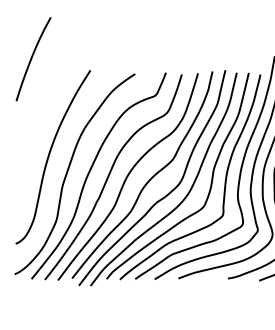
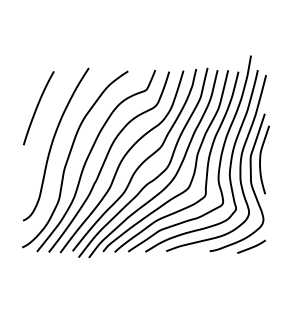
curve: (32, 59) -> (37, 108), moved

